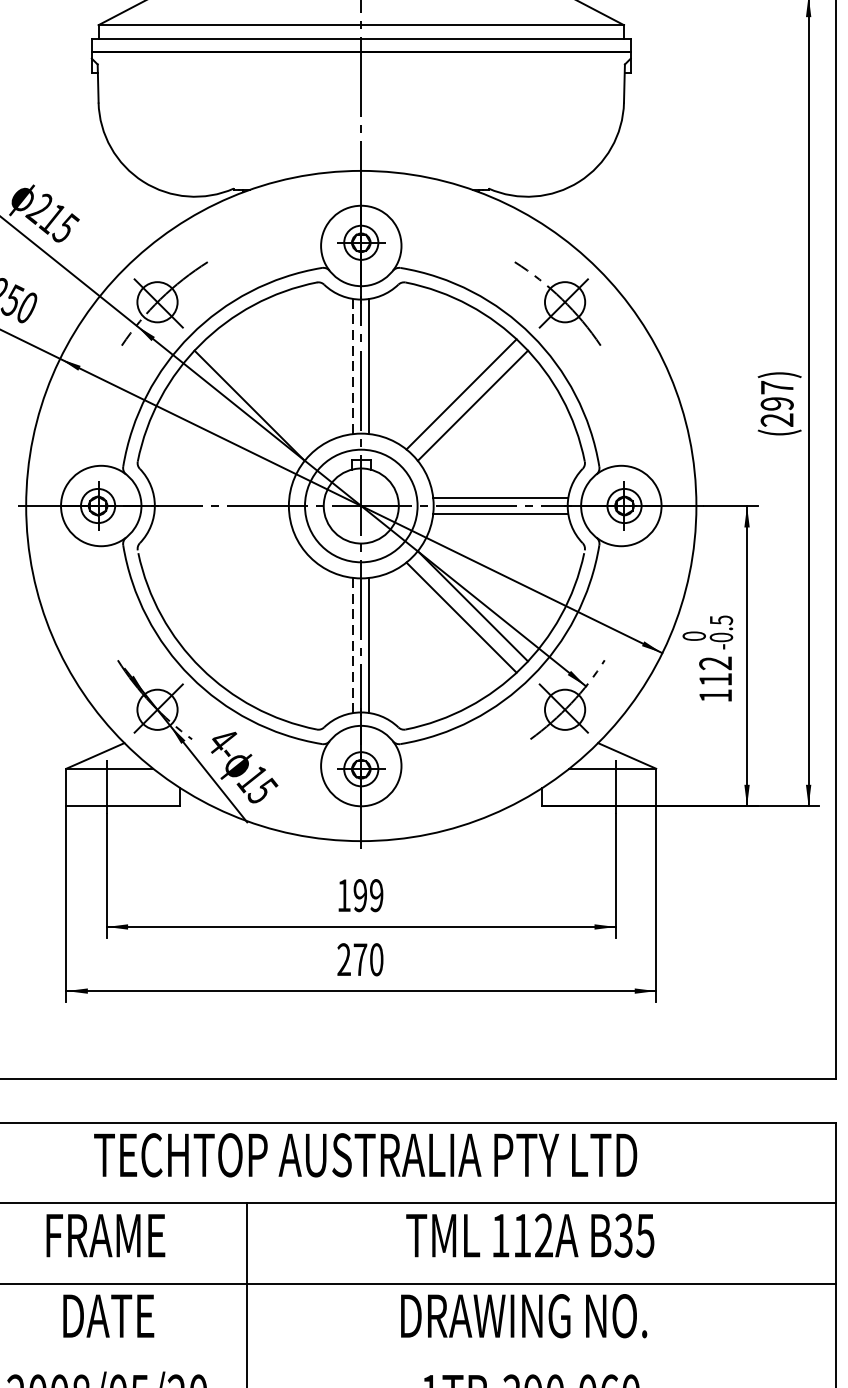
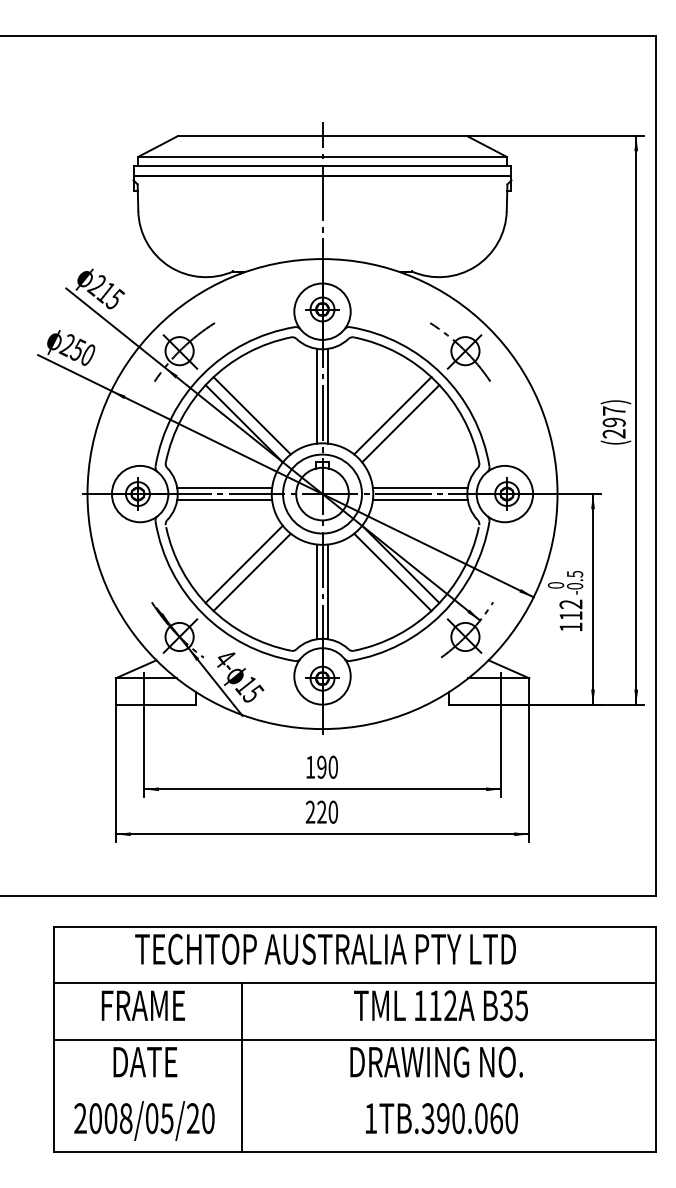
line: (352, 365) -> (316, 395), dashed -> solid
line: (260, 393) -> (251, 415), added
line: (221, 498) -> (224, 488), added
line: (221, 513) -> (224, 499), added
line: (248, 606) -> (243, 564), added
line: (260, 616) -> (251, 571), added
line: (352, 646) -> (316, 592), dashed -> solid
text: (375, 894) -> (332, 766), 199 -> 190
text: (359, 958) -> (321, 811), 270 -> 220

